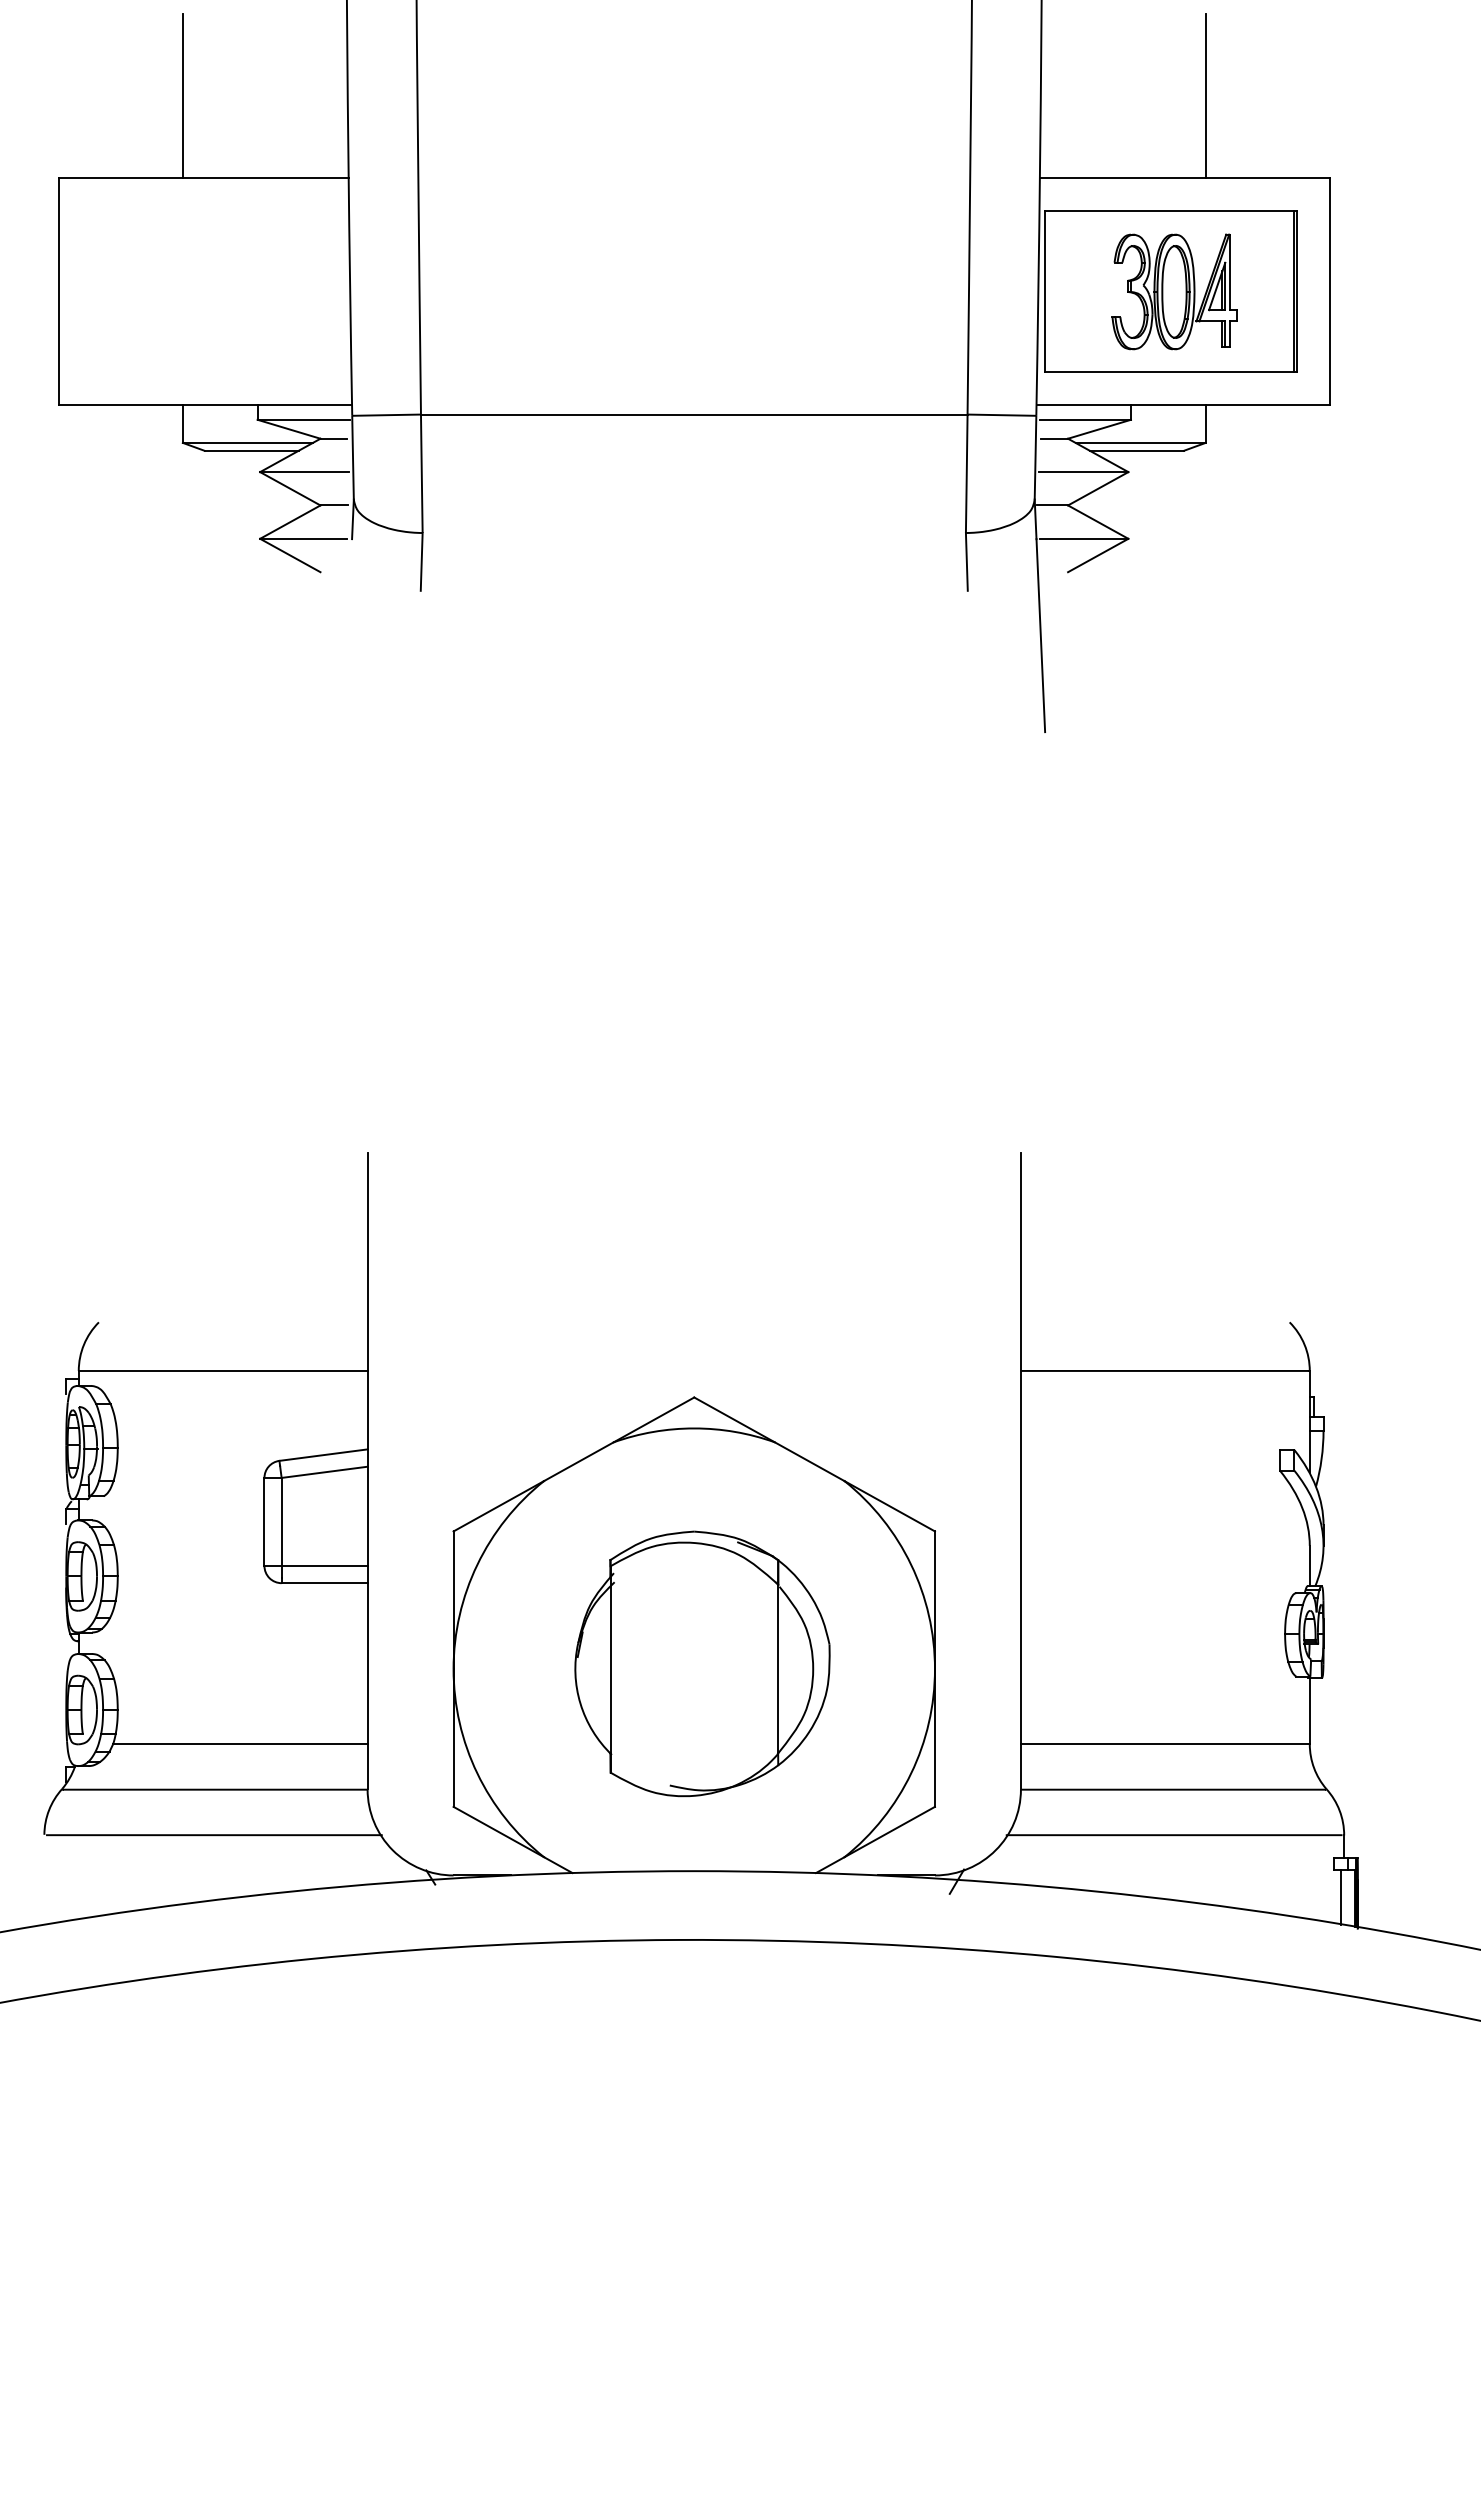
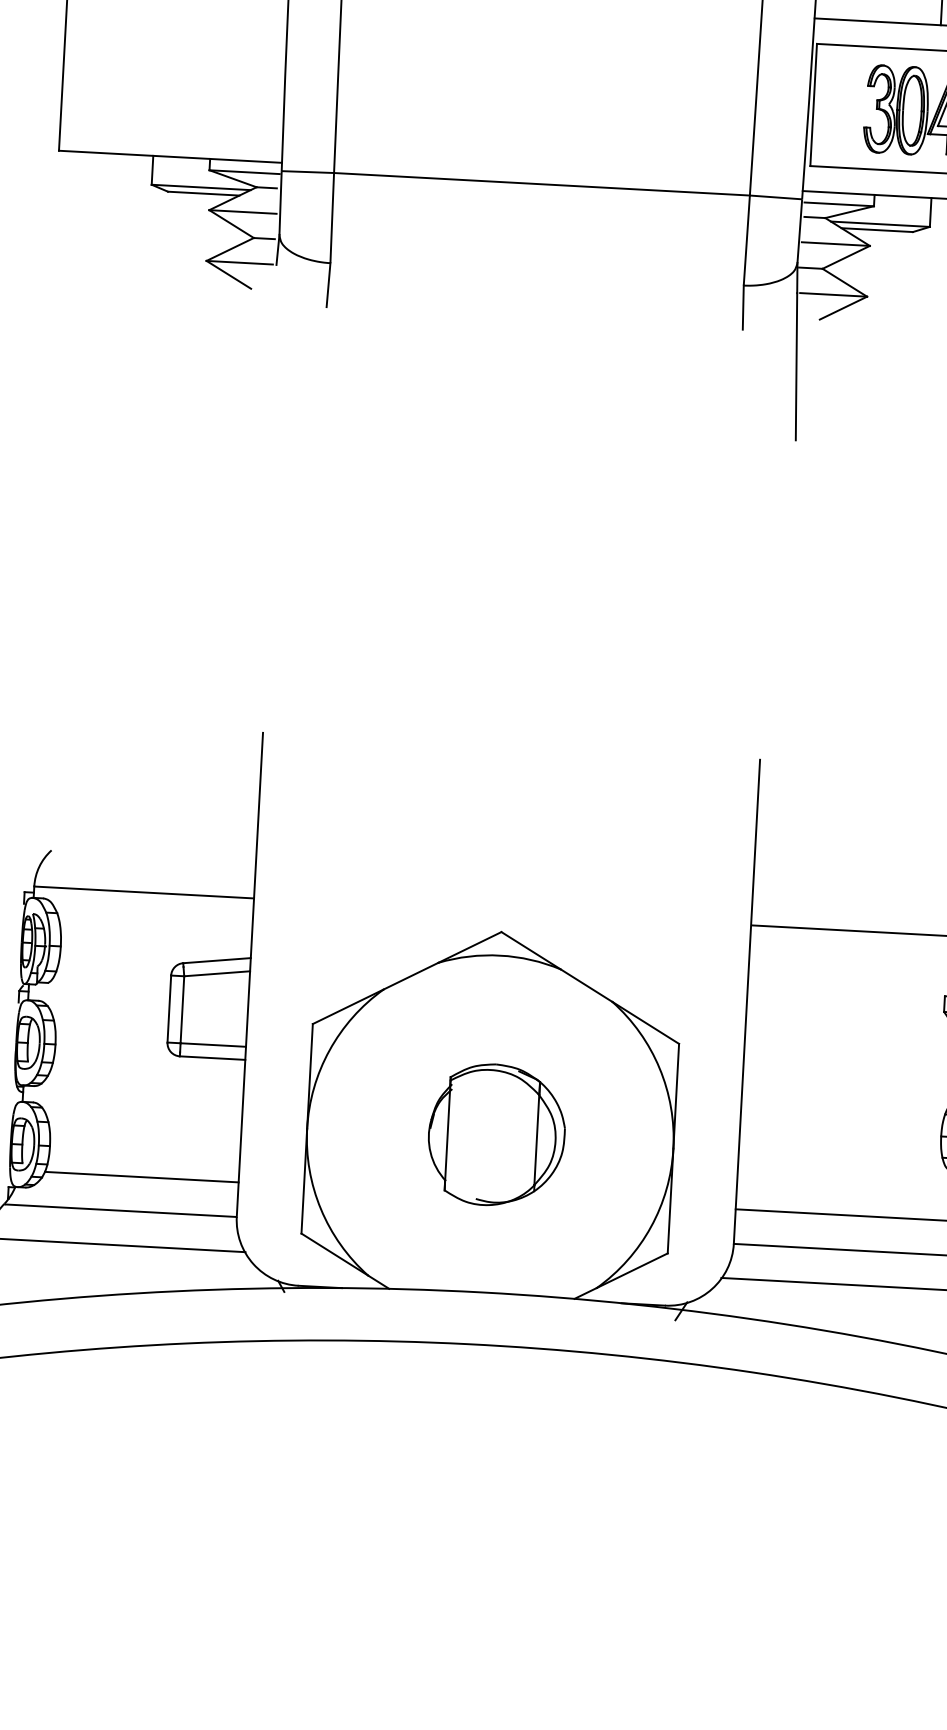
part: (702, 1663) -> (496, 1134), size x0.7

